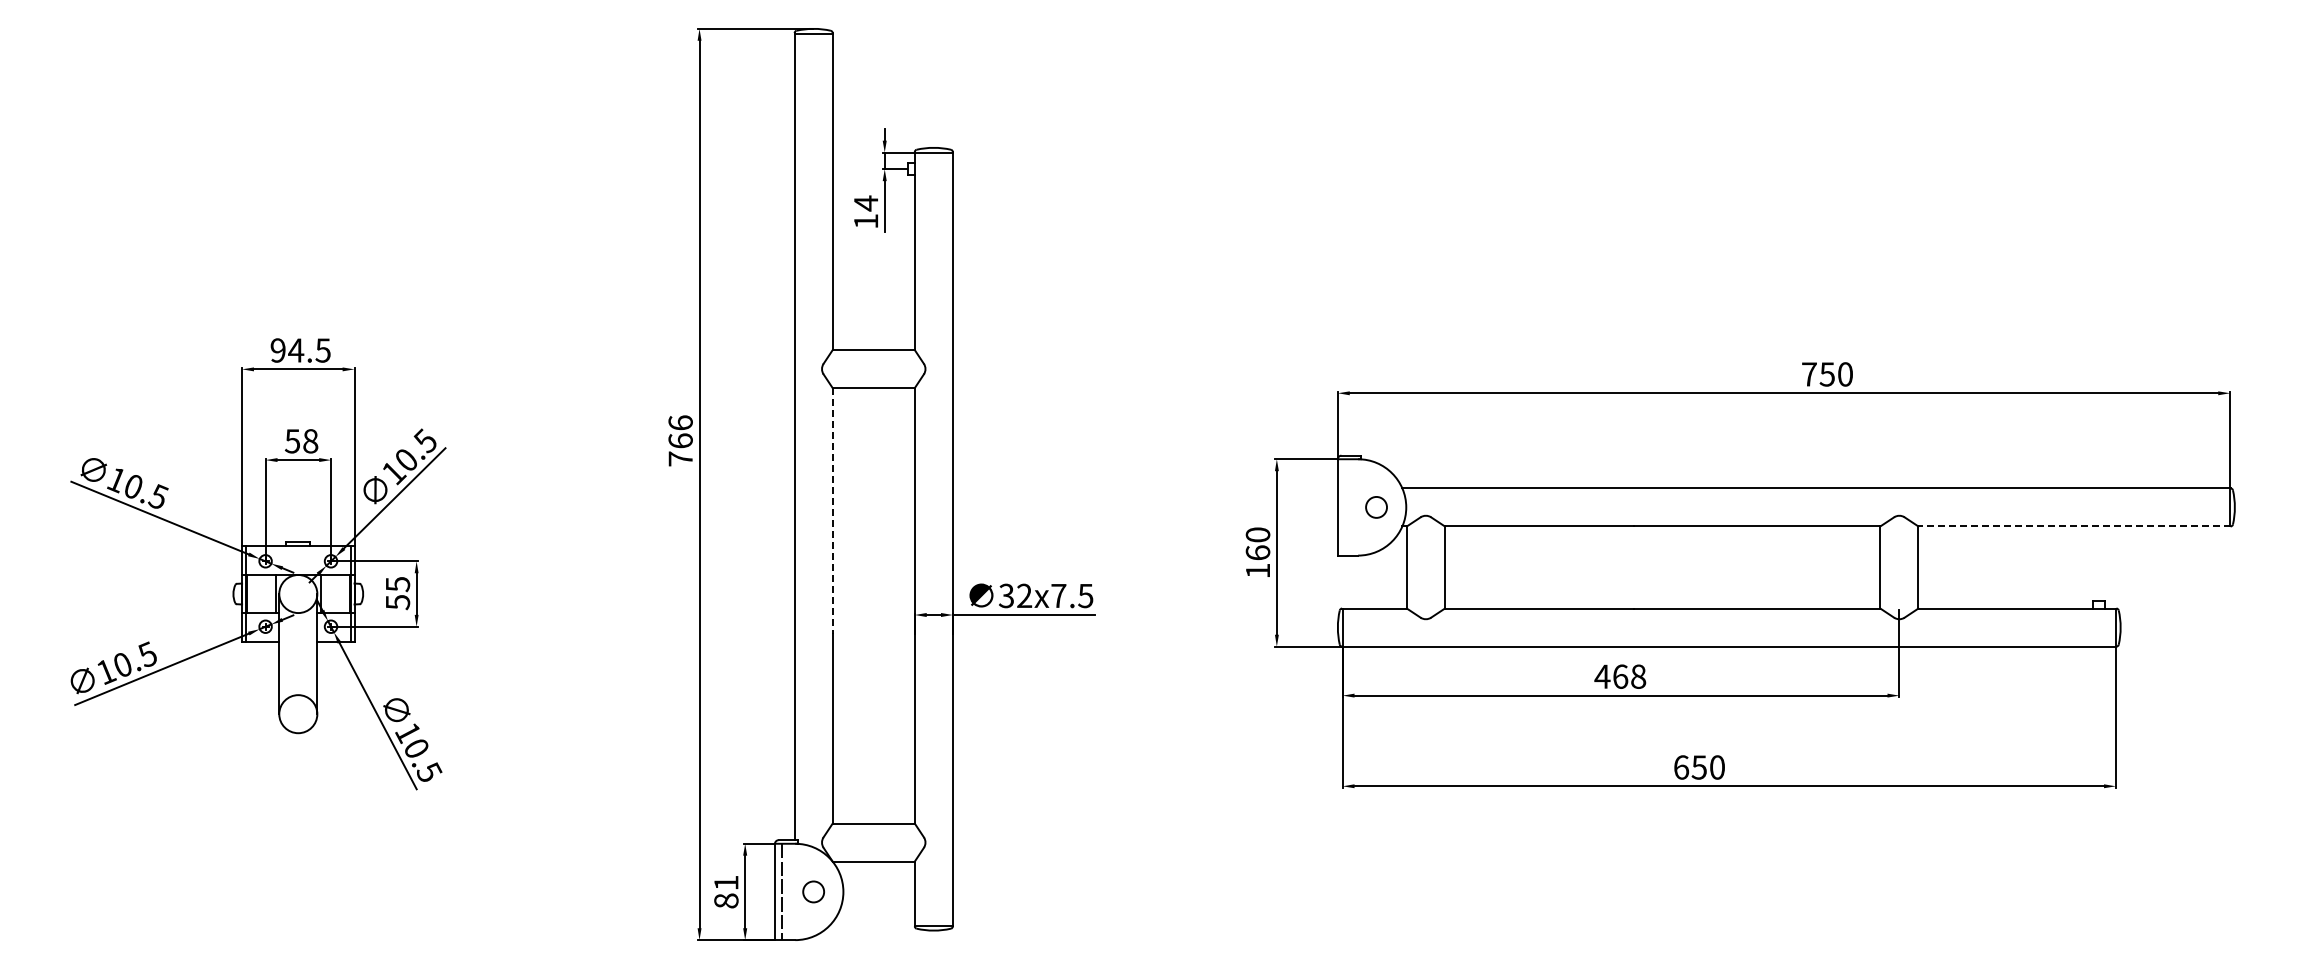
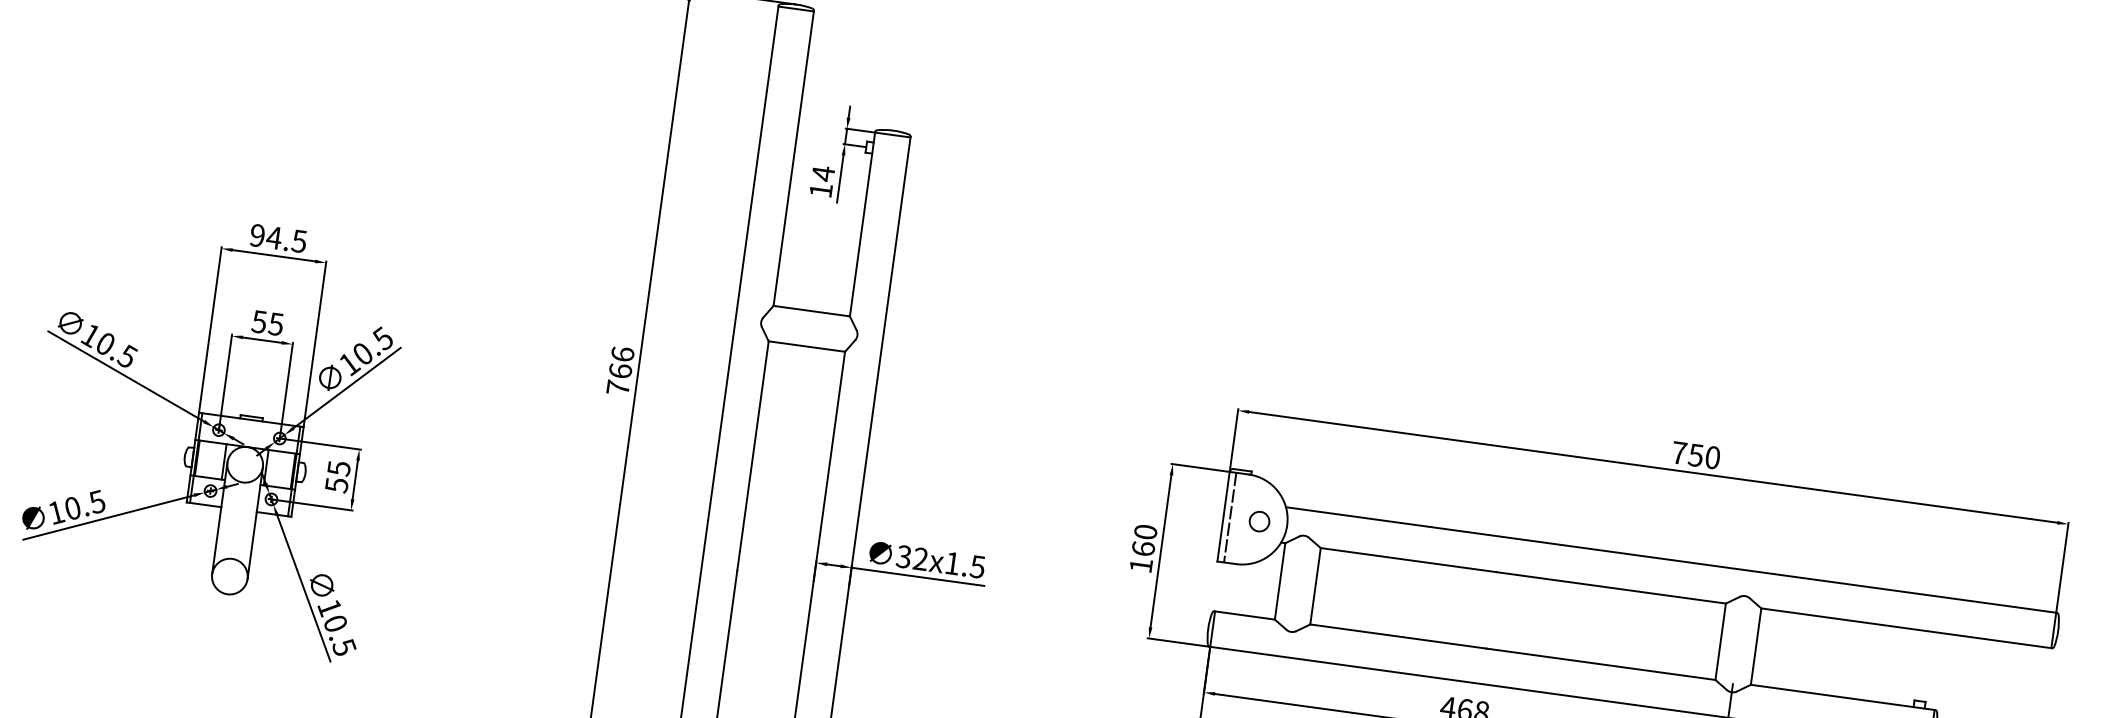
text: (310, 441) -> (275, 324), 58 -> 55
line: (1345, 507) -> (1230, 517), added
line: (832, 511) -> (752, 456), dashed -> solid
line: (2074, 526) -> (1906, 628), dashed -> solid
text: (1058, 595) -> (952, 563), 32x7.5 -> 32x1.5

